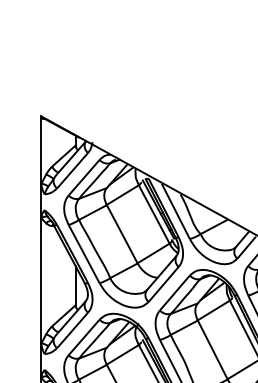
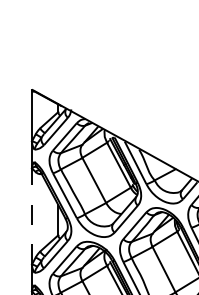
line: (40, 280) -> (31, 216), solid -> dashed

